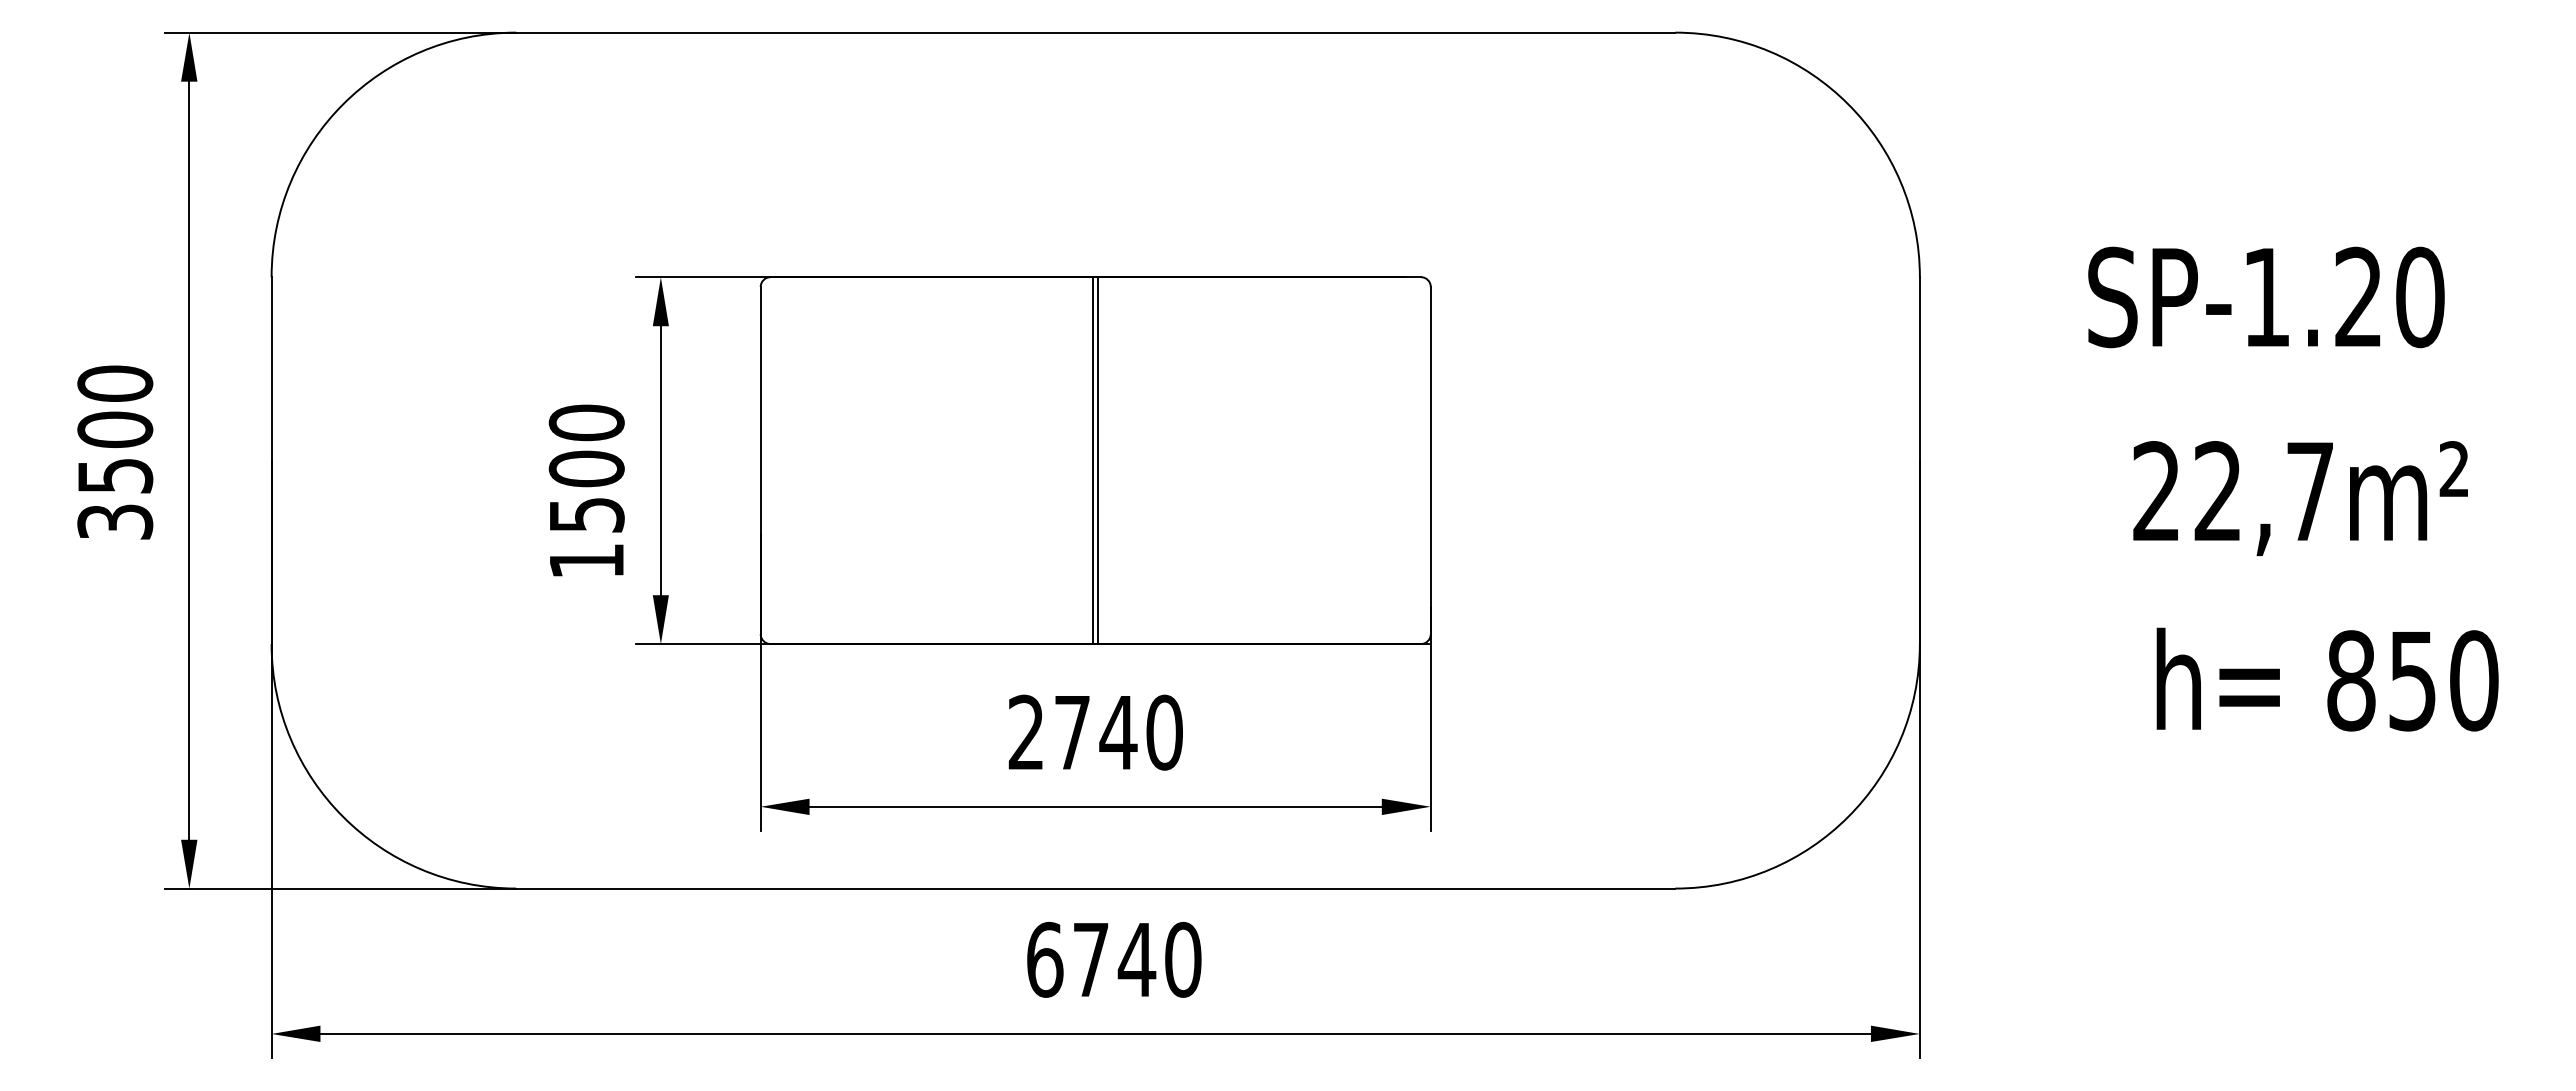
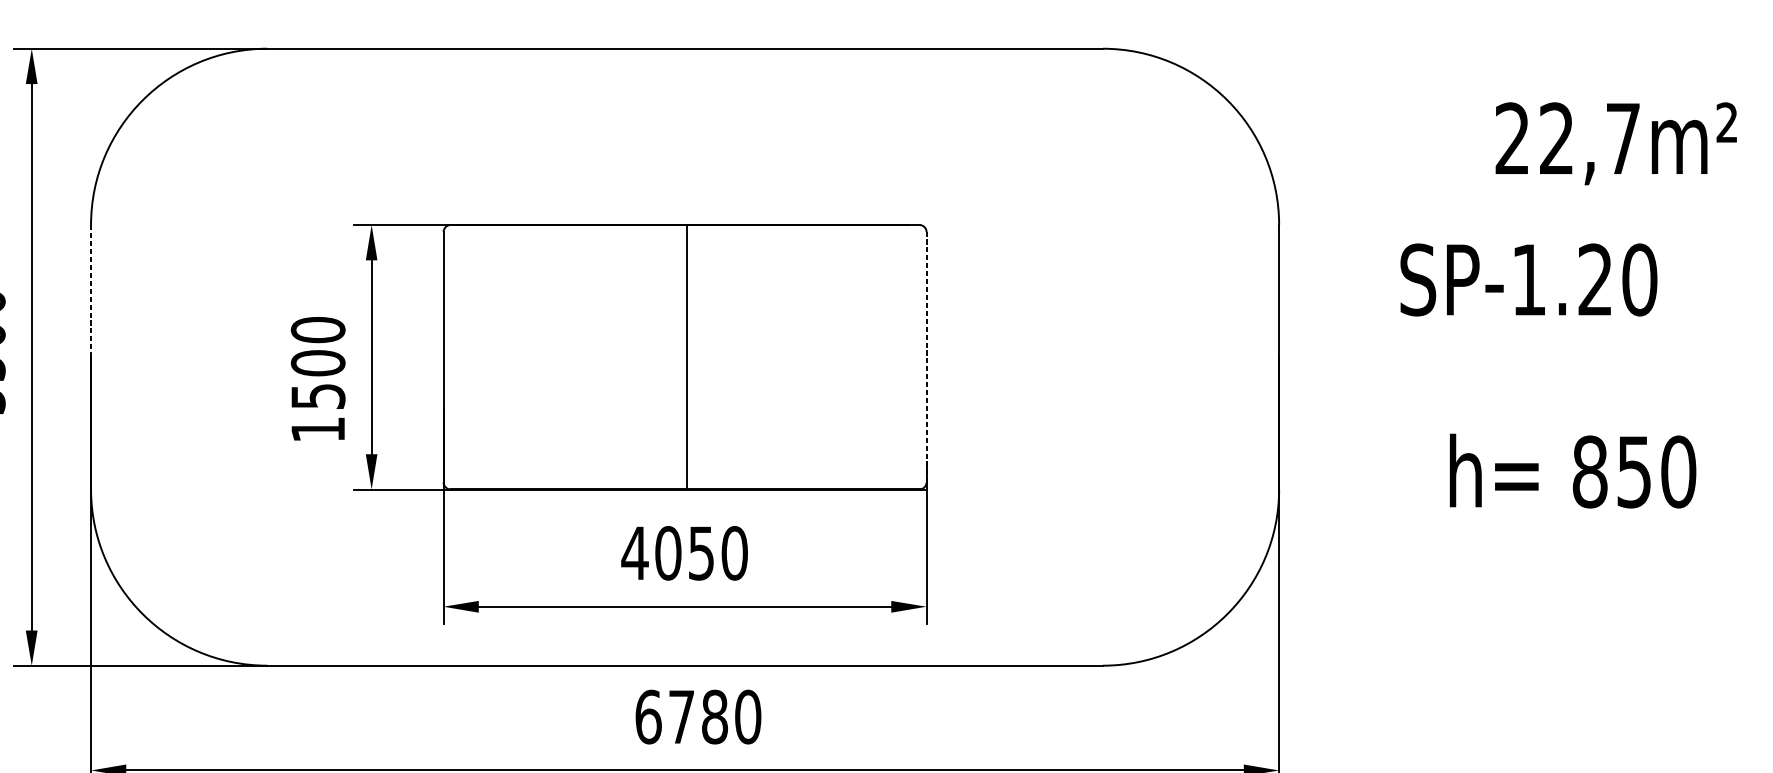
text: (2266, 297) -> (1528, 280), moved
line: (271, 368) -> (90, 290), solid -> dashed
line: (1093, 460) -> (683, 357), removed
line: (1430, 460) -> (926, 357), solid -> dashed
text: (2300, 498) -> (1616, 143), moved
text: (2327, 679) -> (1572, 471), moved
text: (1072, 732) -> (668, 553), 2740 -> 4050
text: (1136, 959) -> (714, 716), 6740 -> 6780

